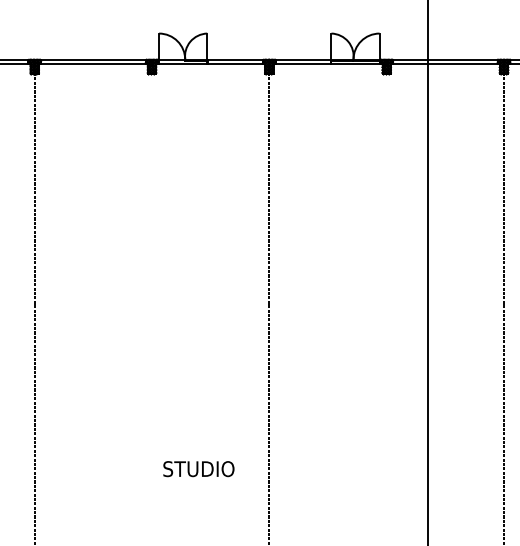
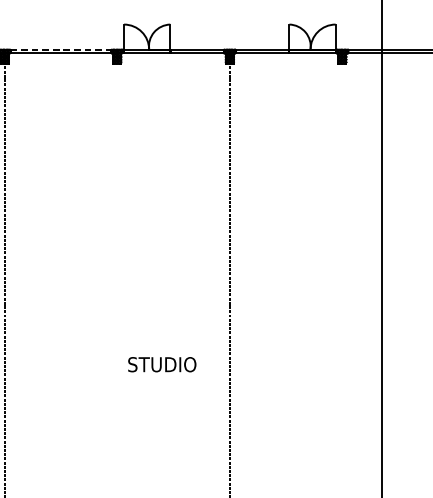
line: (91, 59) -> (59, 49), solid -> dashed
text: (198, 469) -> (161, 365), moved

